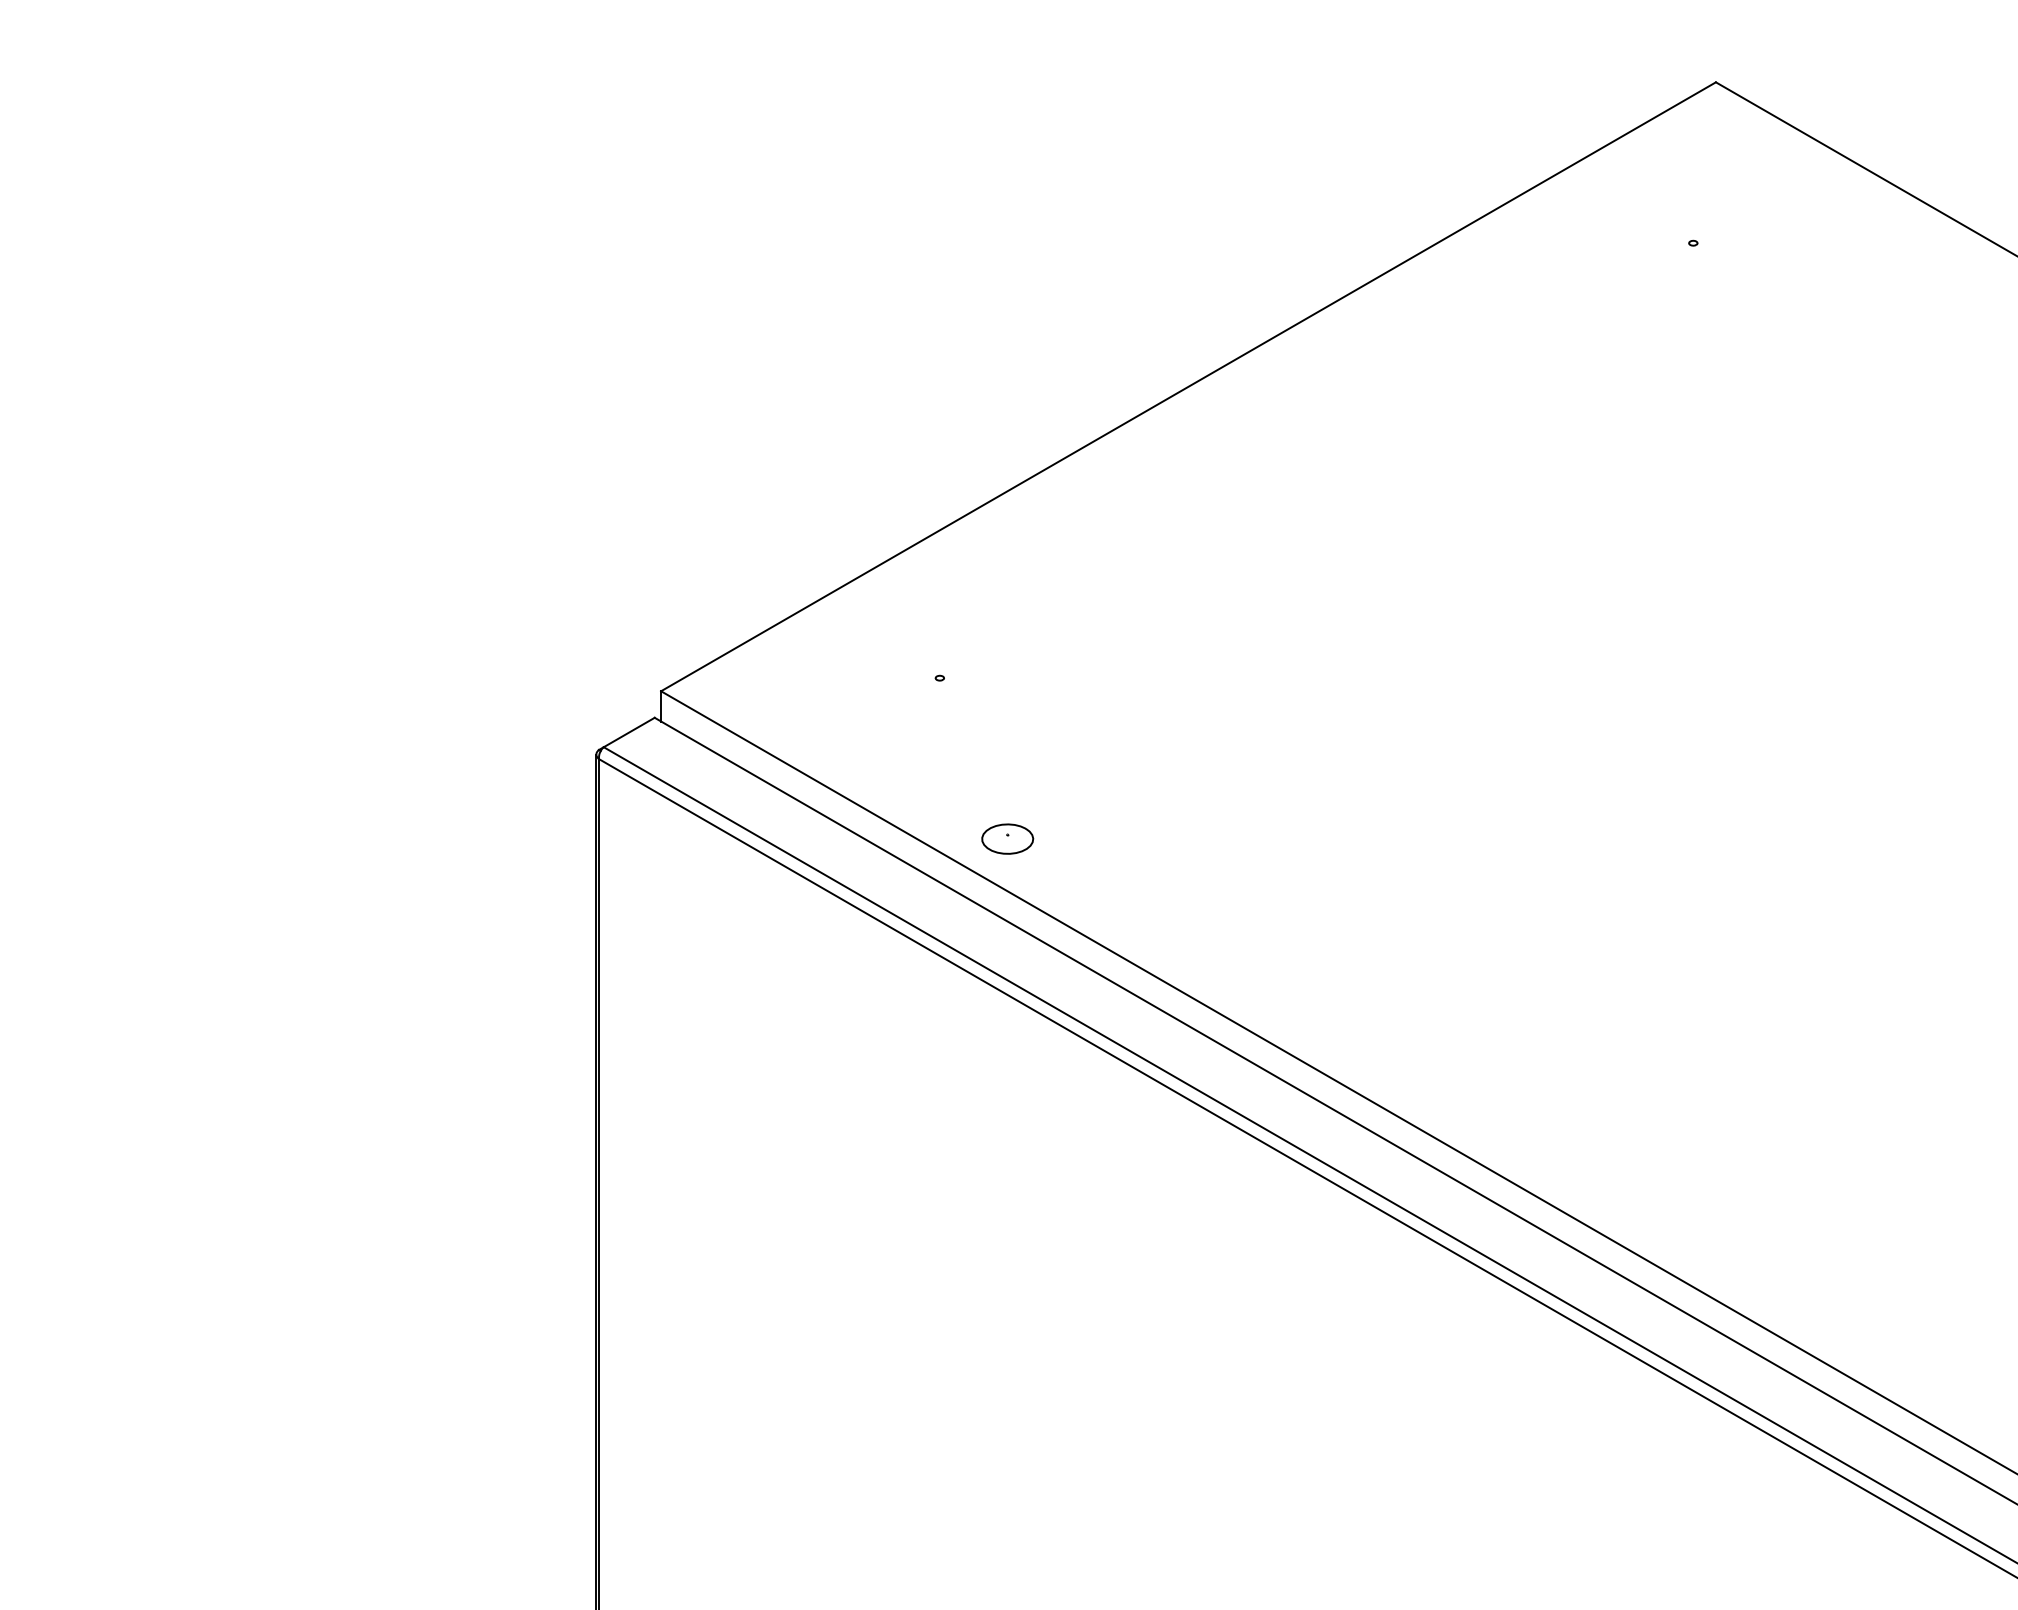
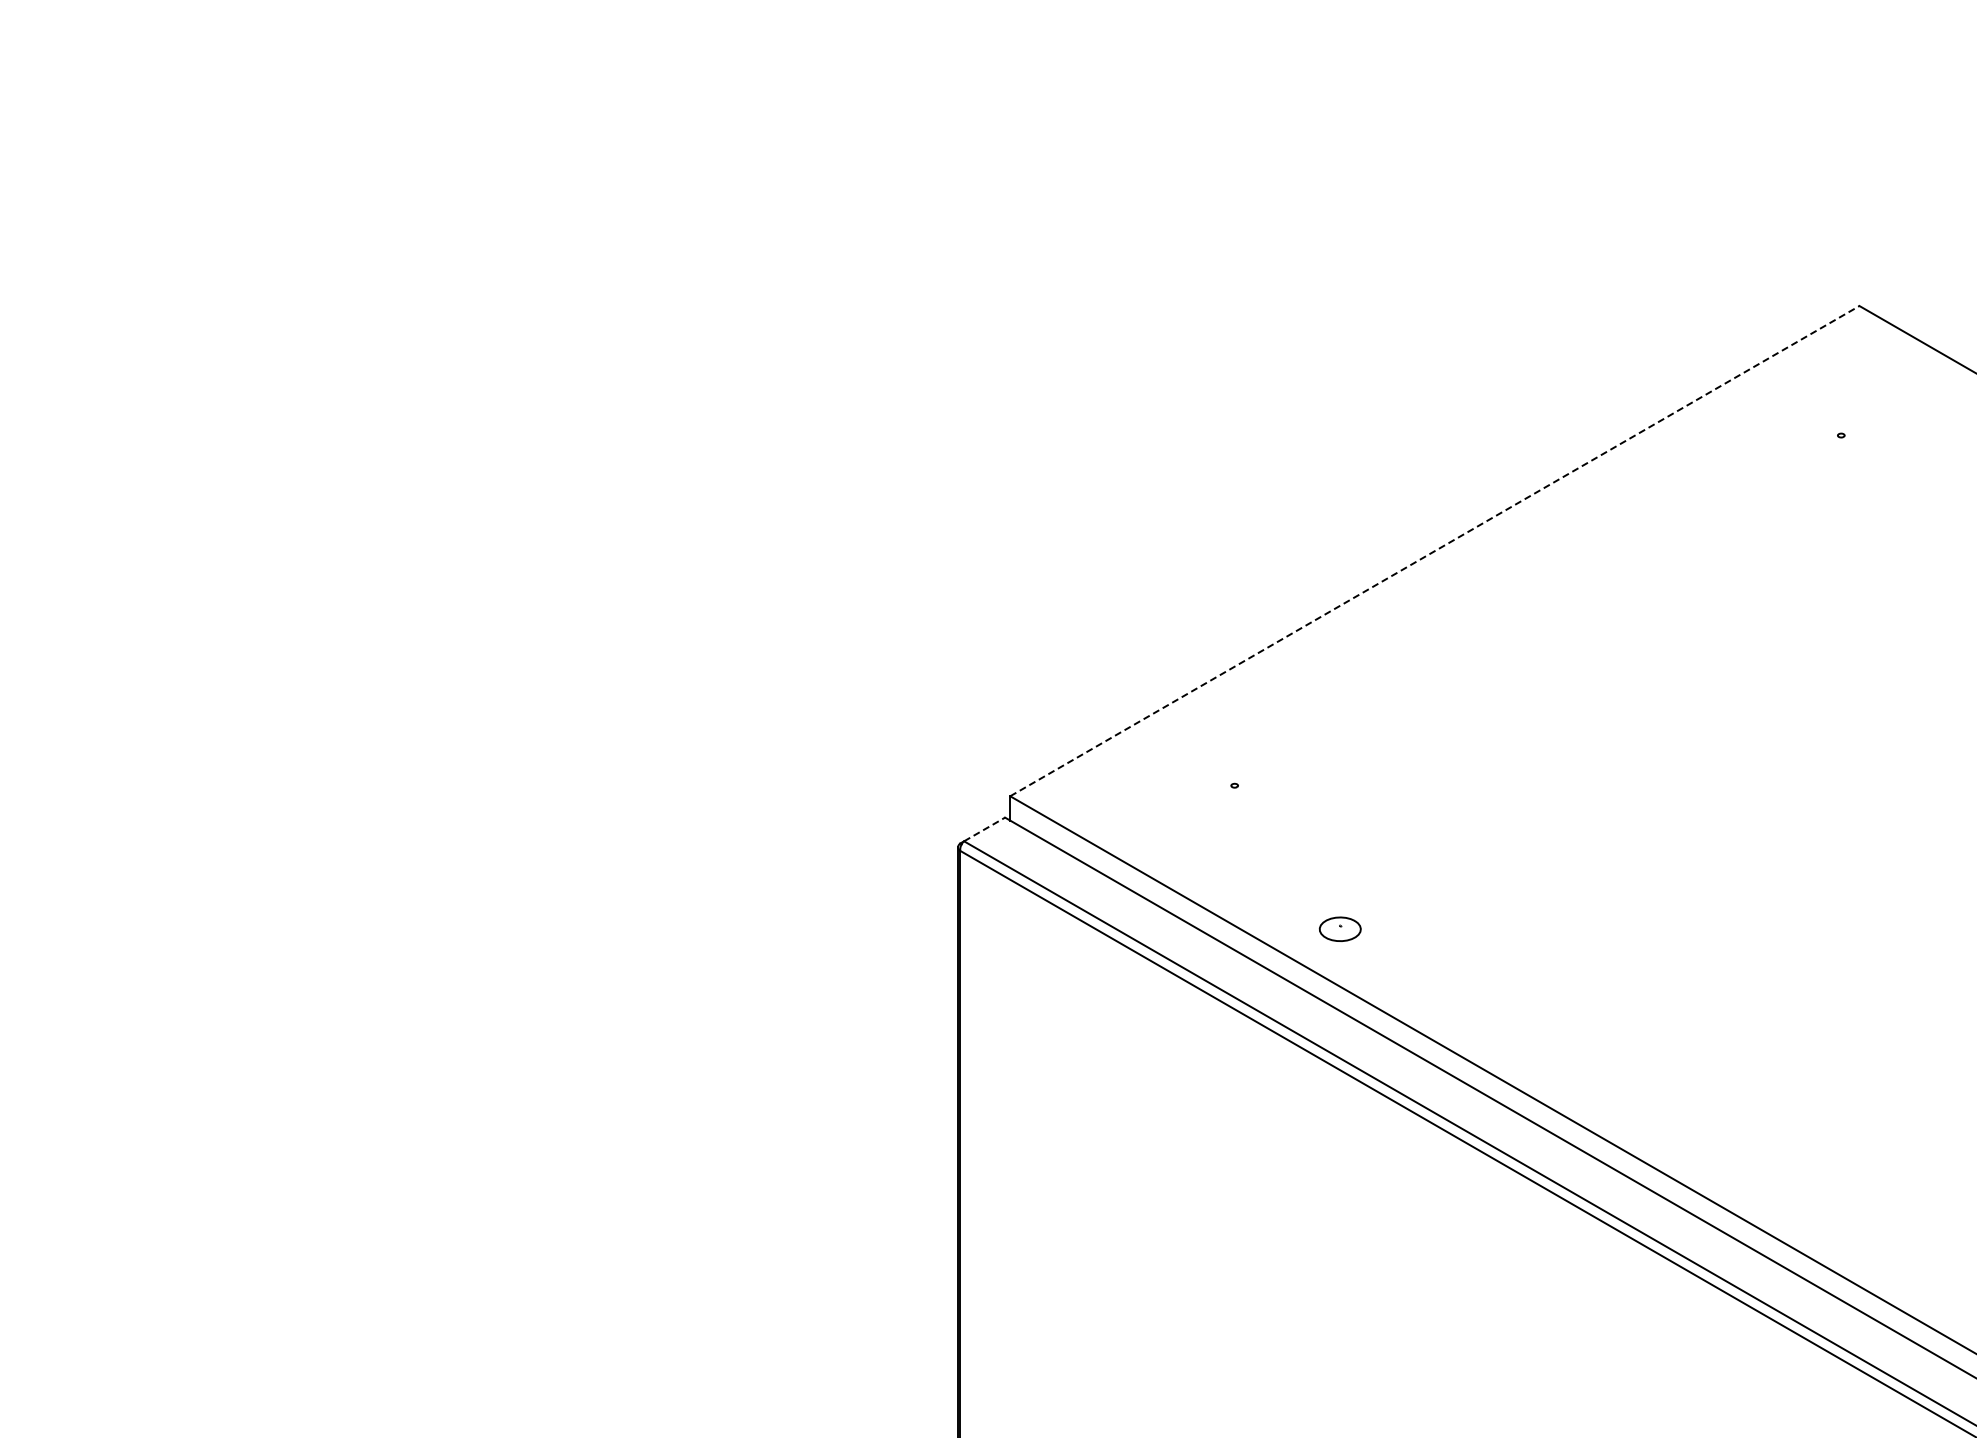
line: (1189, 386) -> (1435, 550), solid -> dashed
line: (629, 732) -> (984, 829), solid -> dashed
part: (1006, 838) -> (1339, 928), moved

